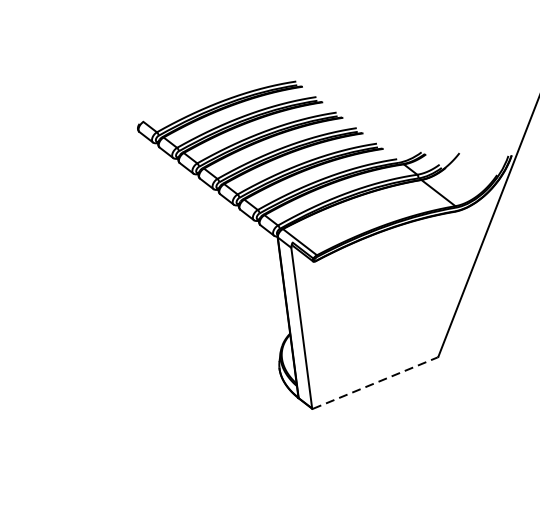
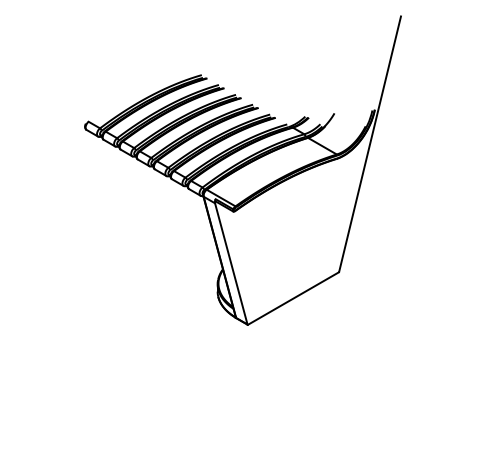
line: (375, 383) -> (293, 298), dashed -> solid

